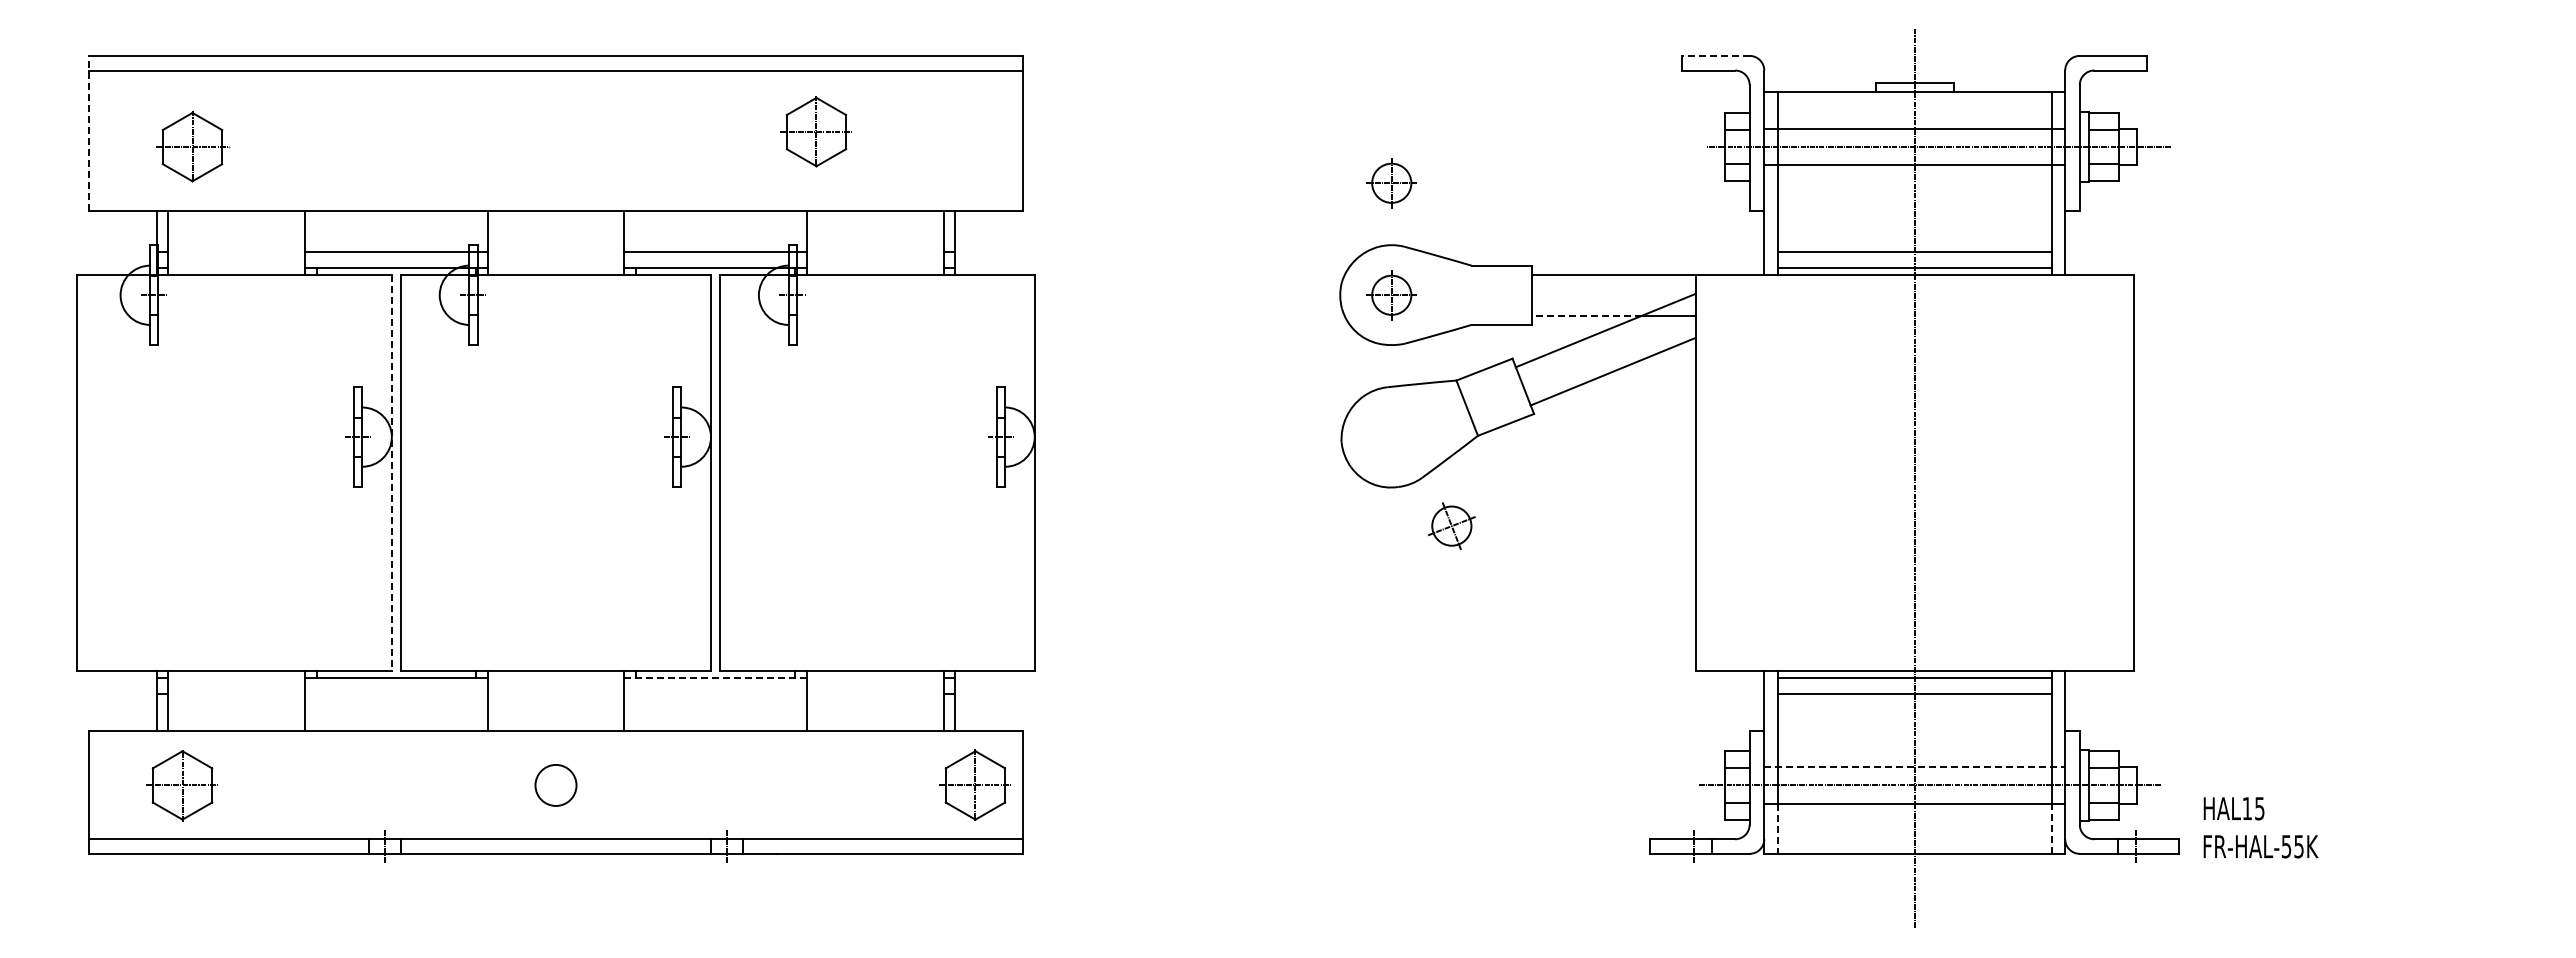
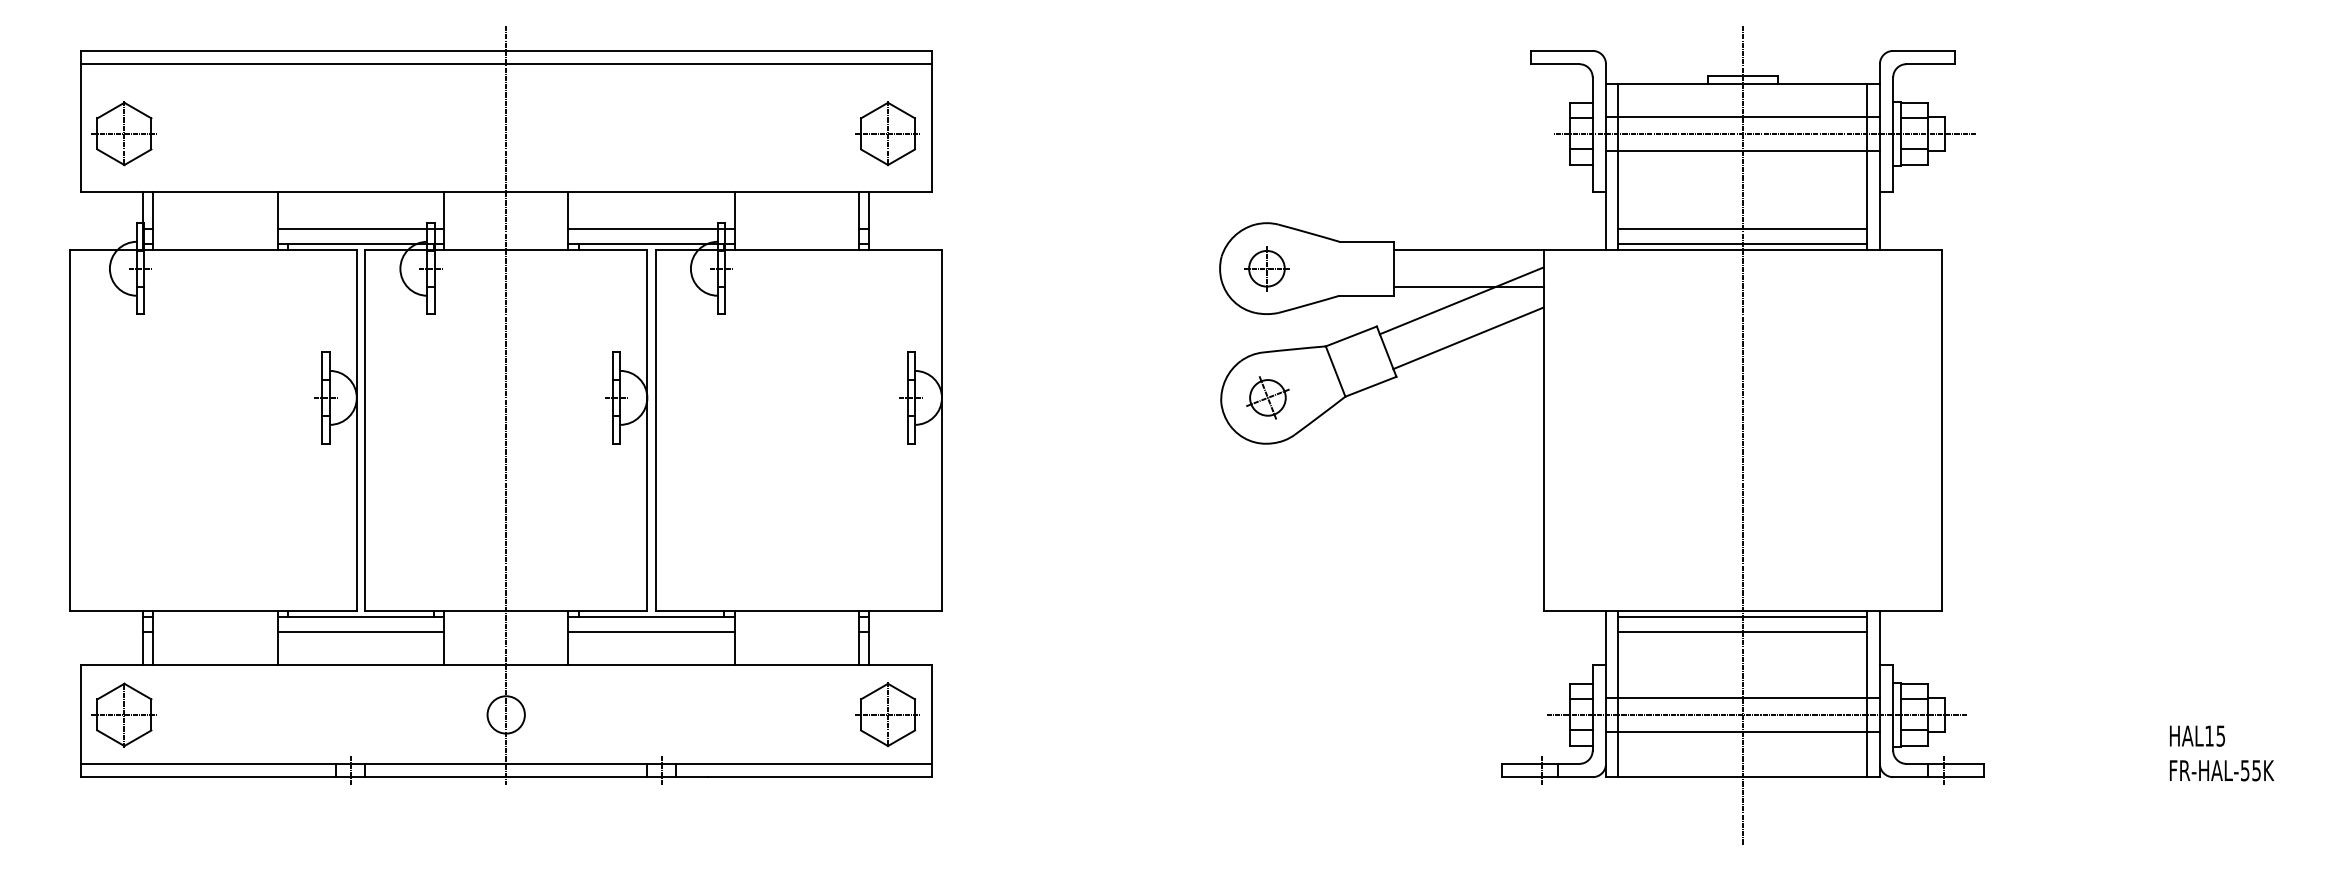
line: (1715, 55) -> (1561, 50), dashed -> solid
part: (815, 131) -> (887, 133), moved
line: (88, 133) -> (80, 121), dashed -> solid
part: (191, 146) -> (123, 133), moved
part: (1391, 183) -> (1266, 167), removed
line: (1586, 315) -> (1444, 287), dashed -> solid
line: (556, 445) -> (506, 405), added
line: (391, 473) -> (356, 430), dashed -> solid
part: (1451, 525) -> (1267, 397), moved
line: (715, 678) -> (651, 617), dashed -> solid
line: (396, 694) -> (361, 632), added
line: (715, 694) -> (651, 632), added
line: (1915, 767) -> (1743, 698), dashed -> solid
part: (181, 785) -> (123, 714), moved
text: (2260, 827) -> (2221, 753), moved
line: (2051, 828) -> (1867, 754), dashed -> solid
line: (1777, 829) -> (1618, 755), dashed -> solid

